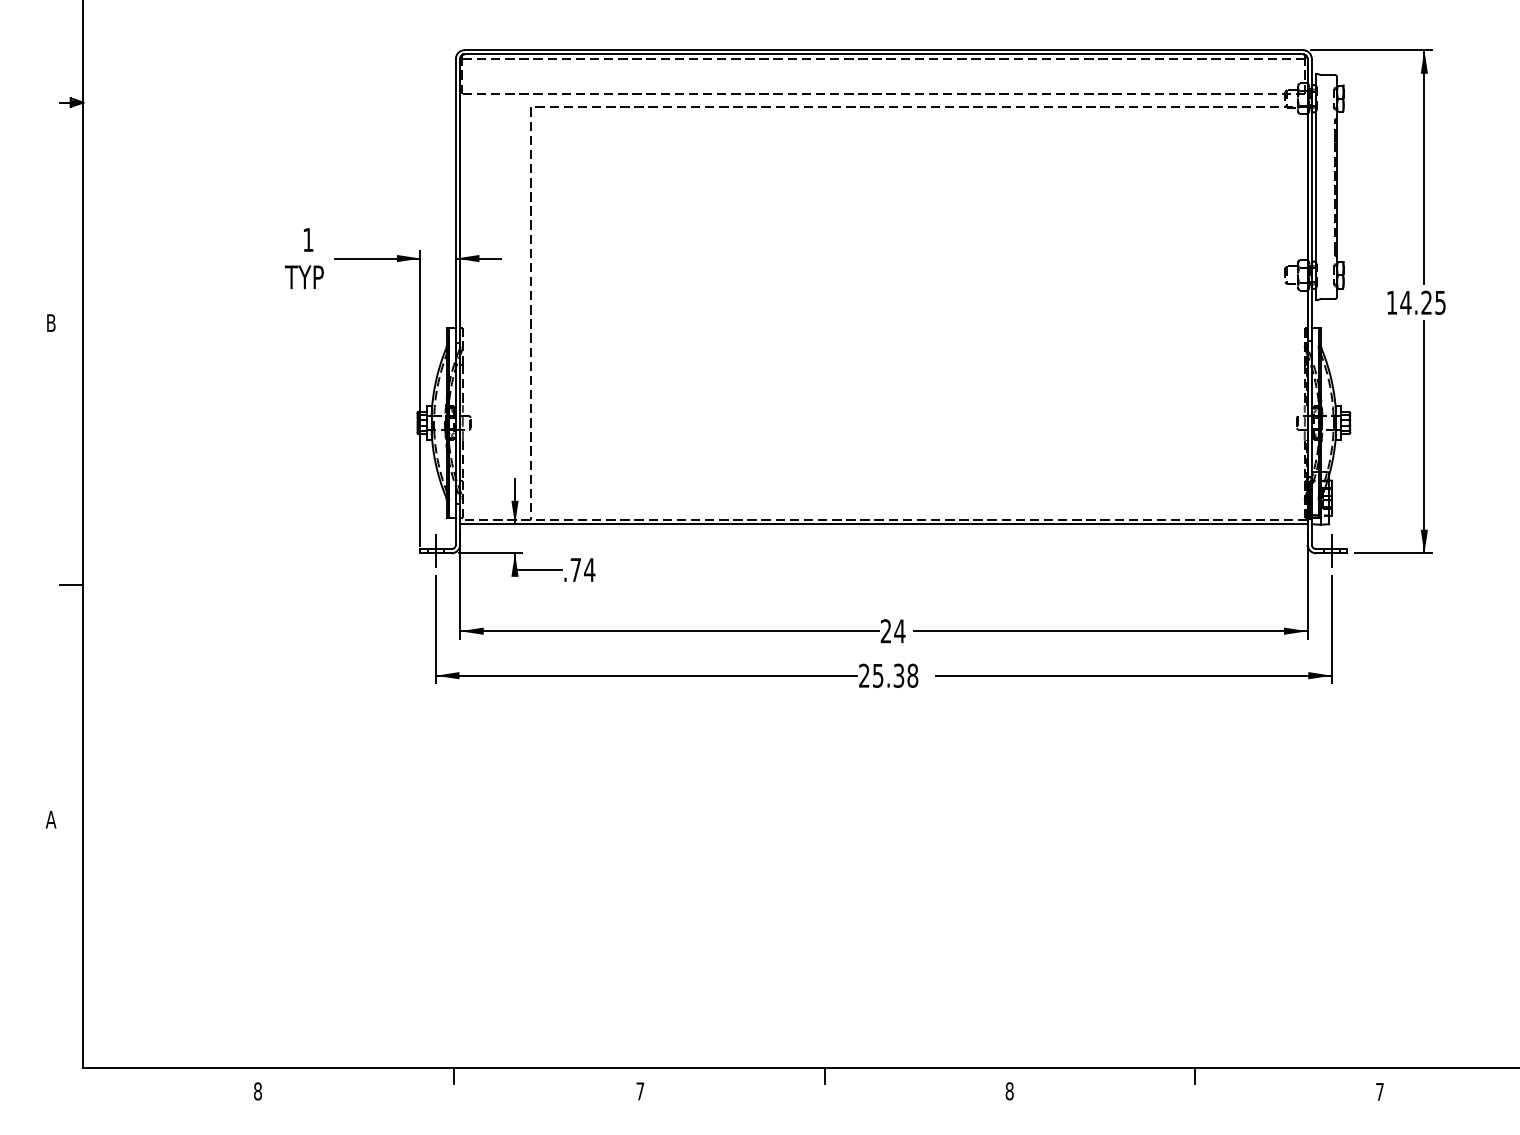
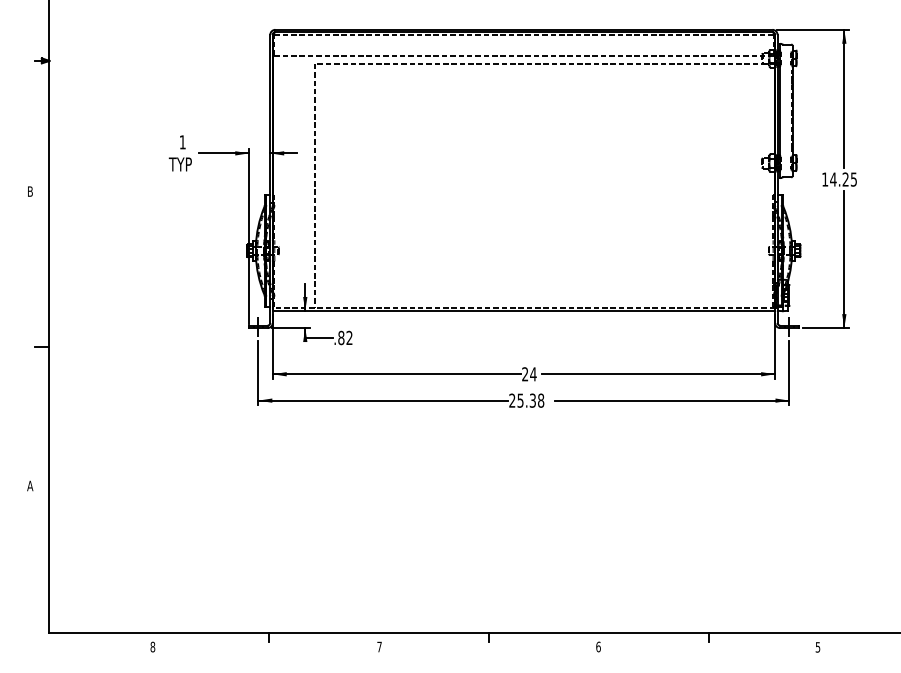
text: (582, 569) -> (345, 337), .74 -> .82
text: (1009, 1090) -> (598, 646), 8 -> 6
text: (1379, 1092) -> (817, 647), 7 -> 5

